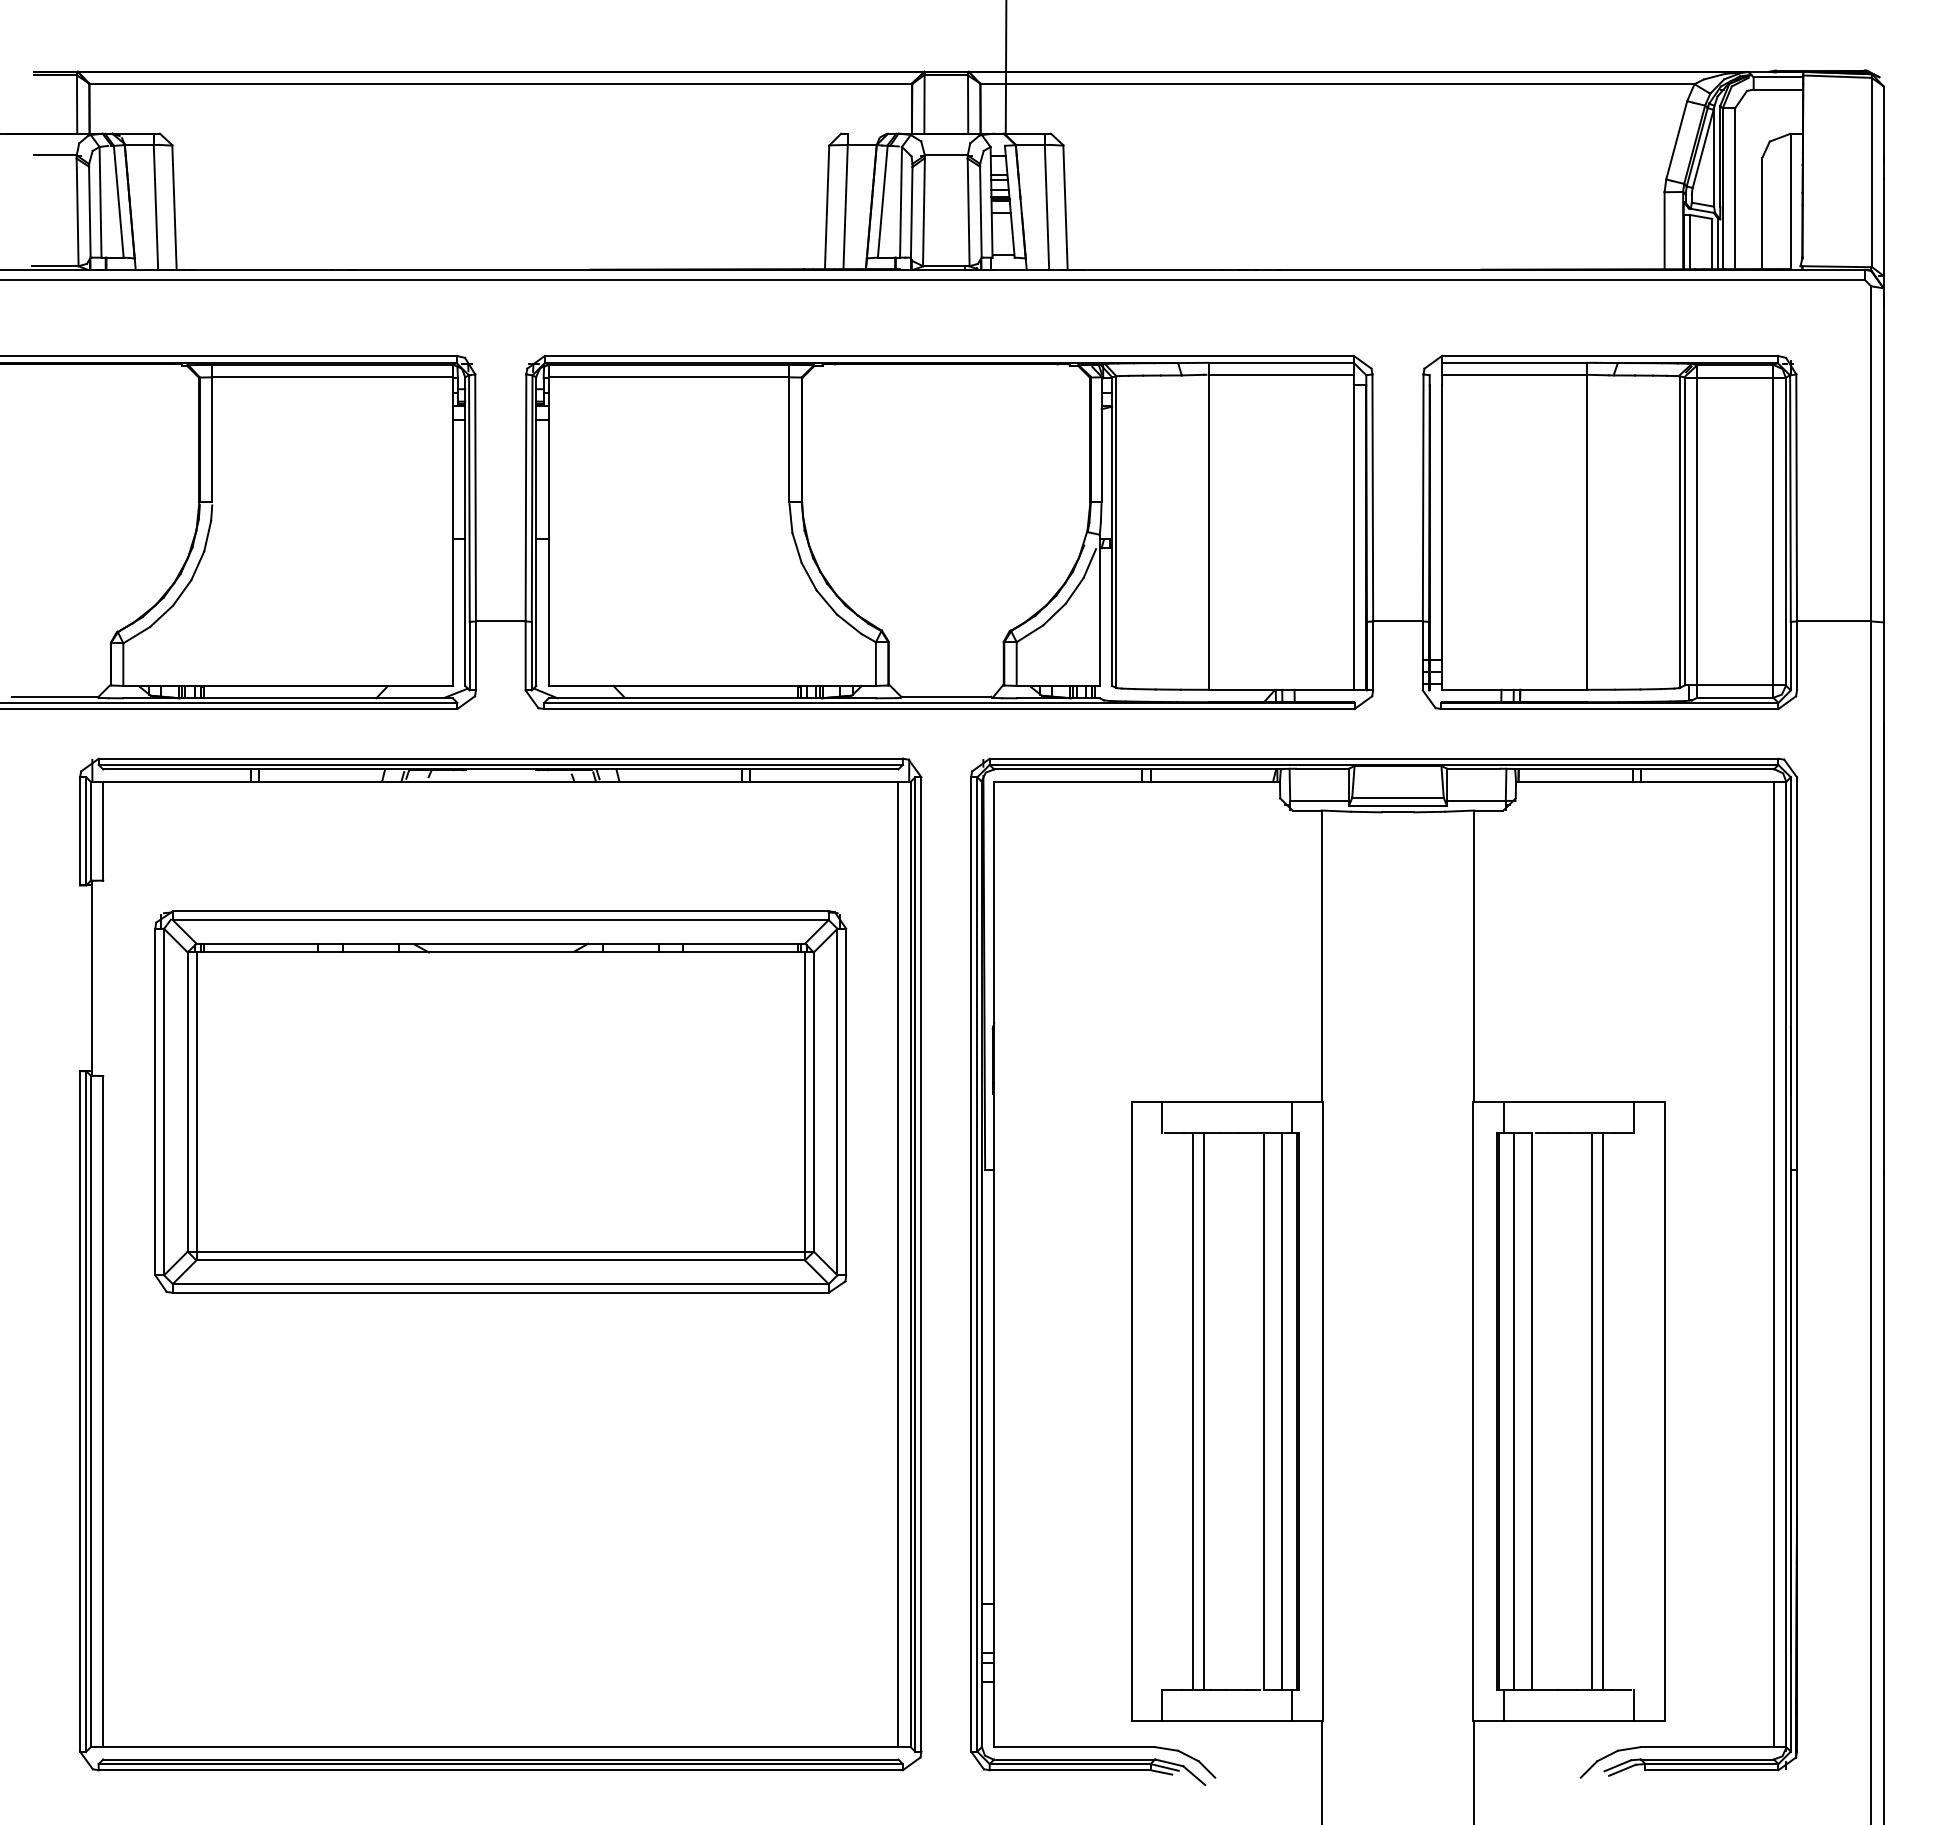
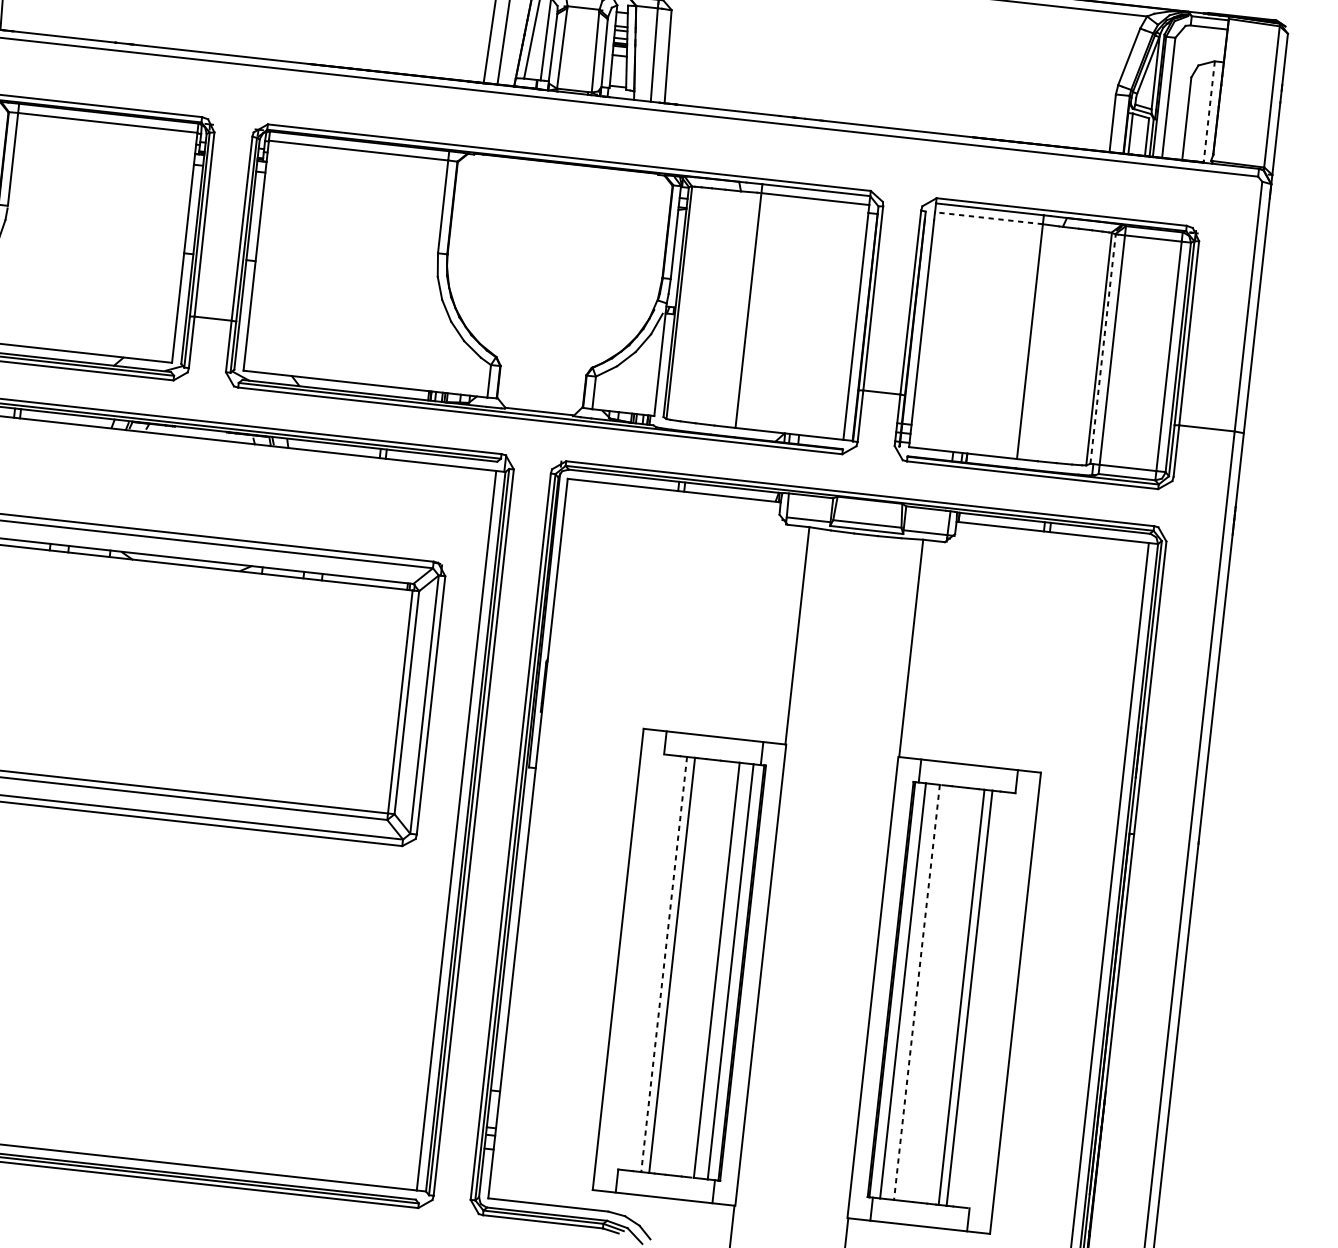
line: (1790, 202) -> (1208, 112), solid -> dashed
line: (1513, 374) -> (988, 217), solid -> dashed
line: (1684, 531) -> (1102, 349), solid -> dashed
line: (1193, 1411) -> (664, 964), solid -> dashed
line: (1532, 1411) -> (917, 992), solid -> dashed

